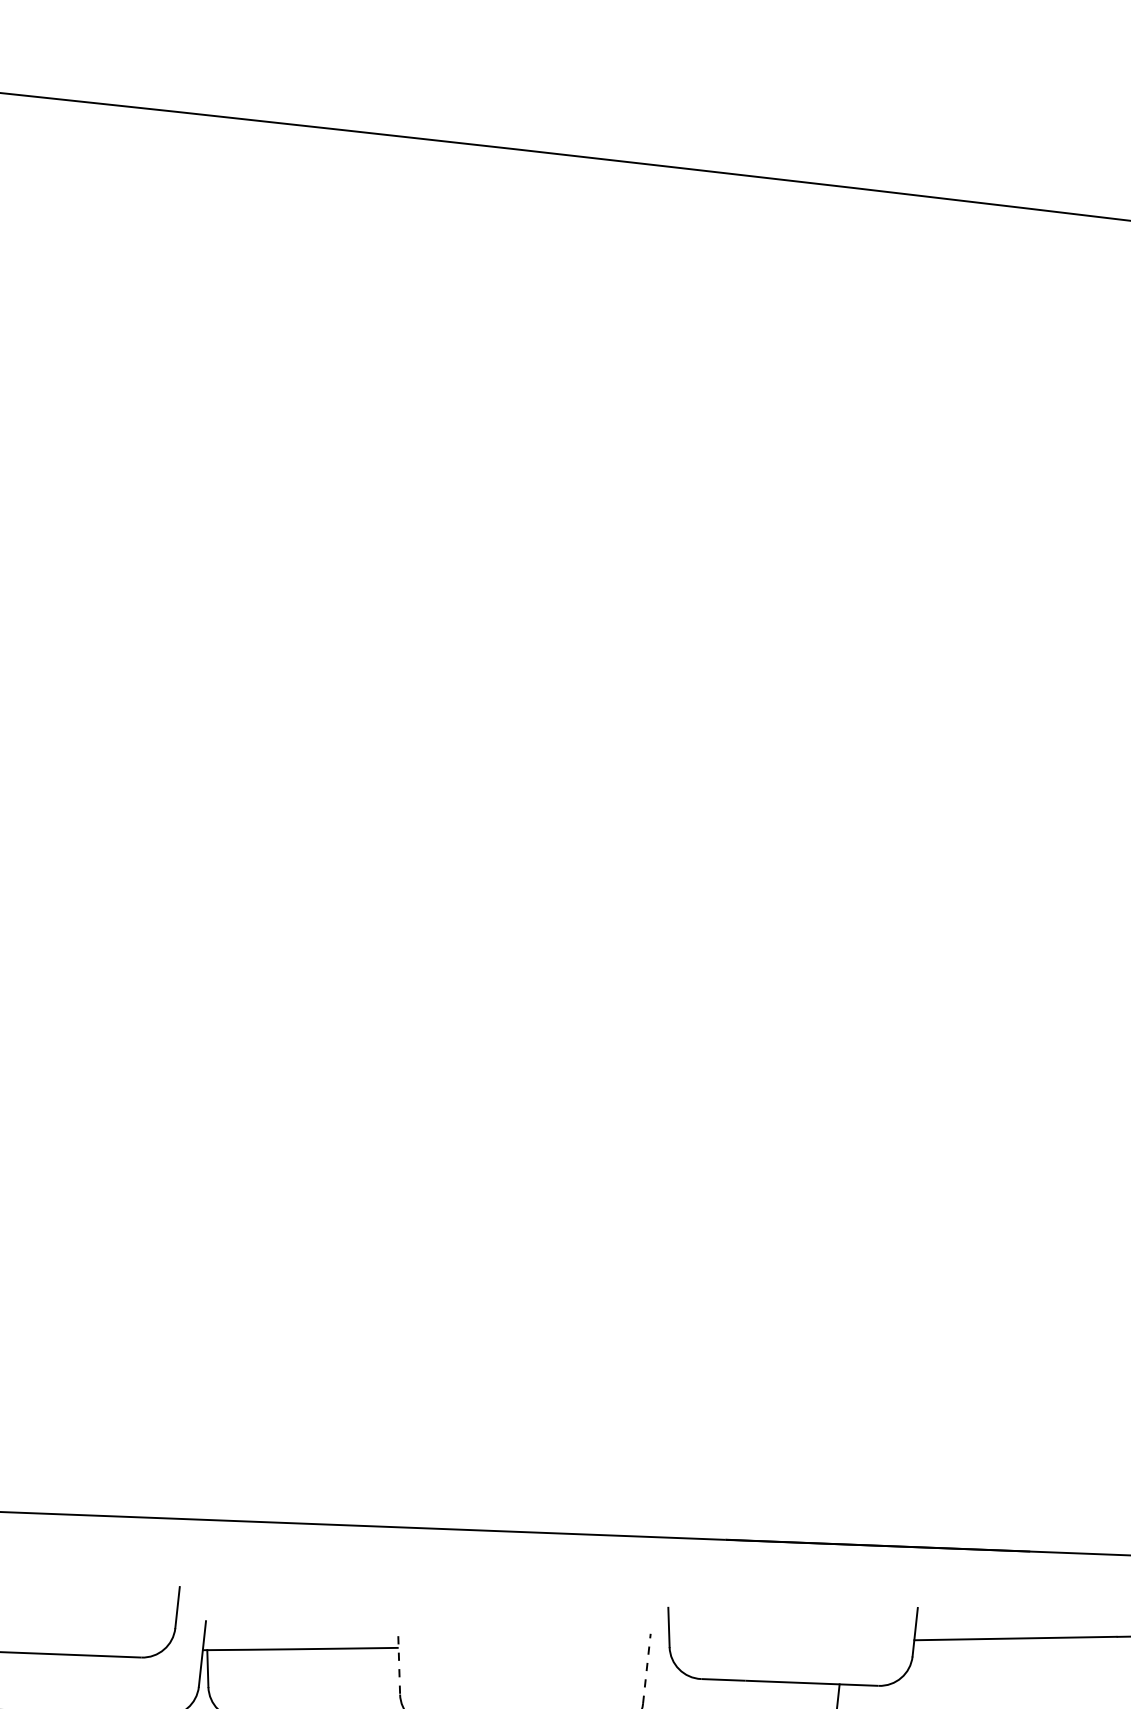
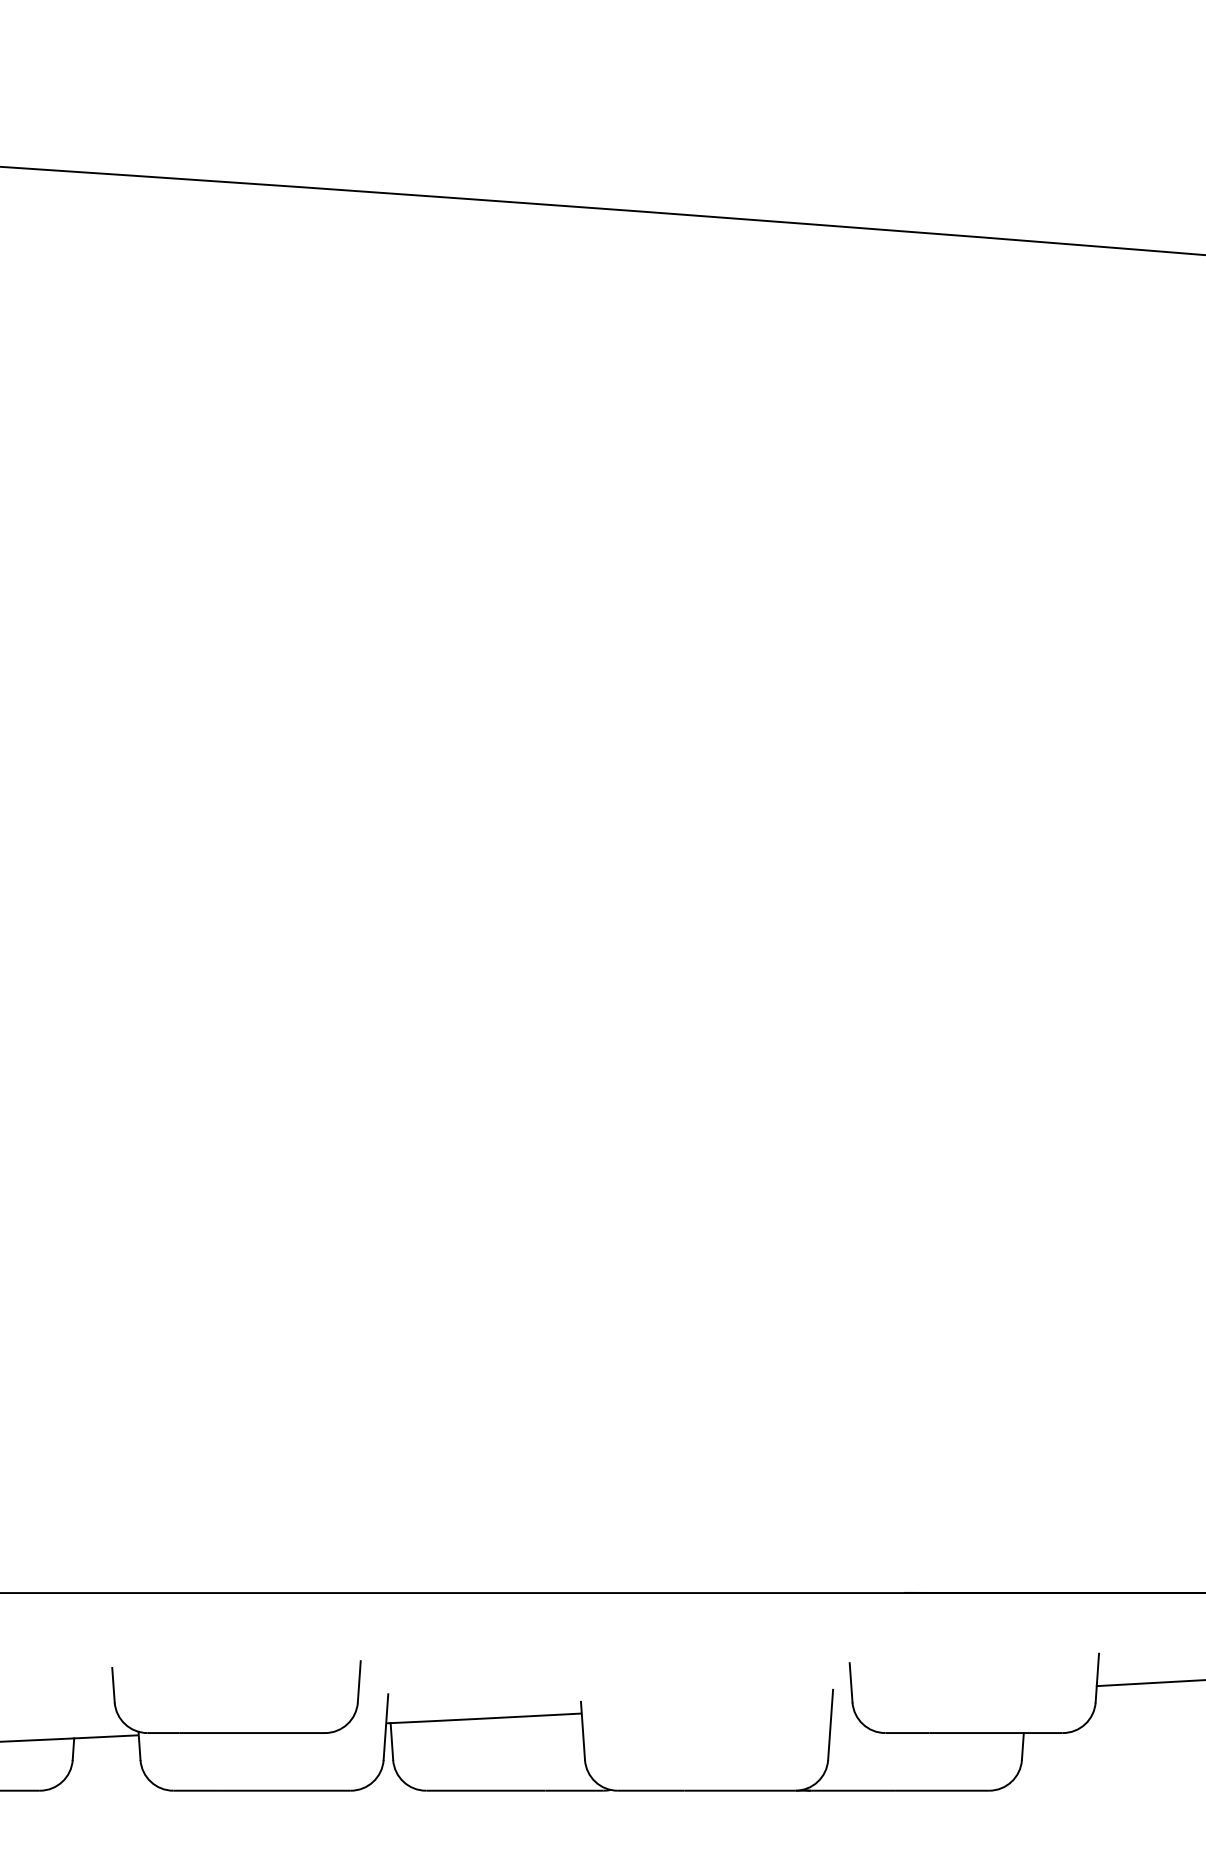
line: (399, 1665) -> (583, 1731), dashed -> solid
line: (646, 1668) -> (830, 1724), dashed -> solid

